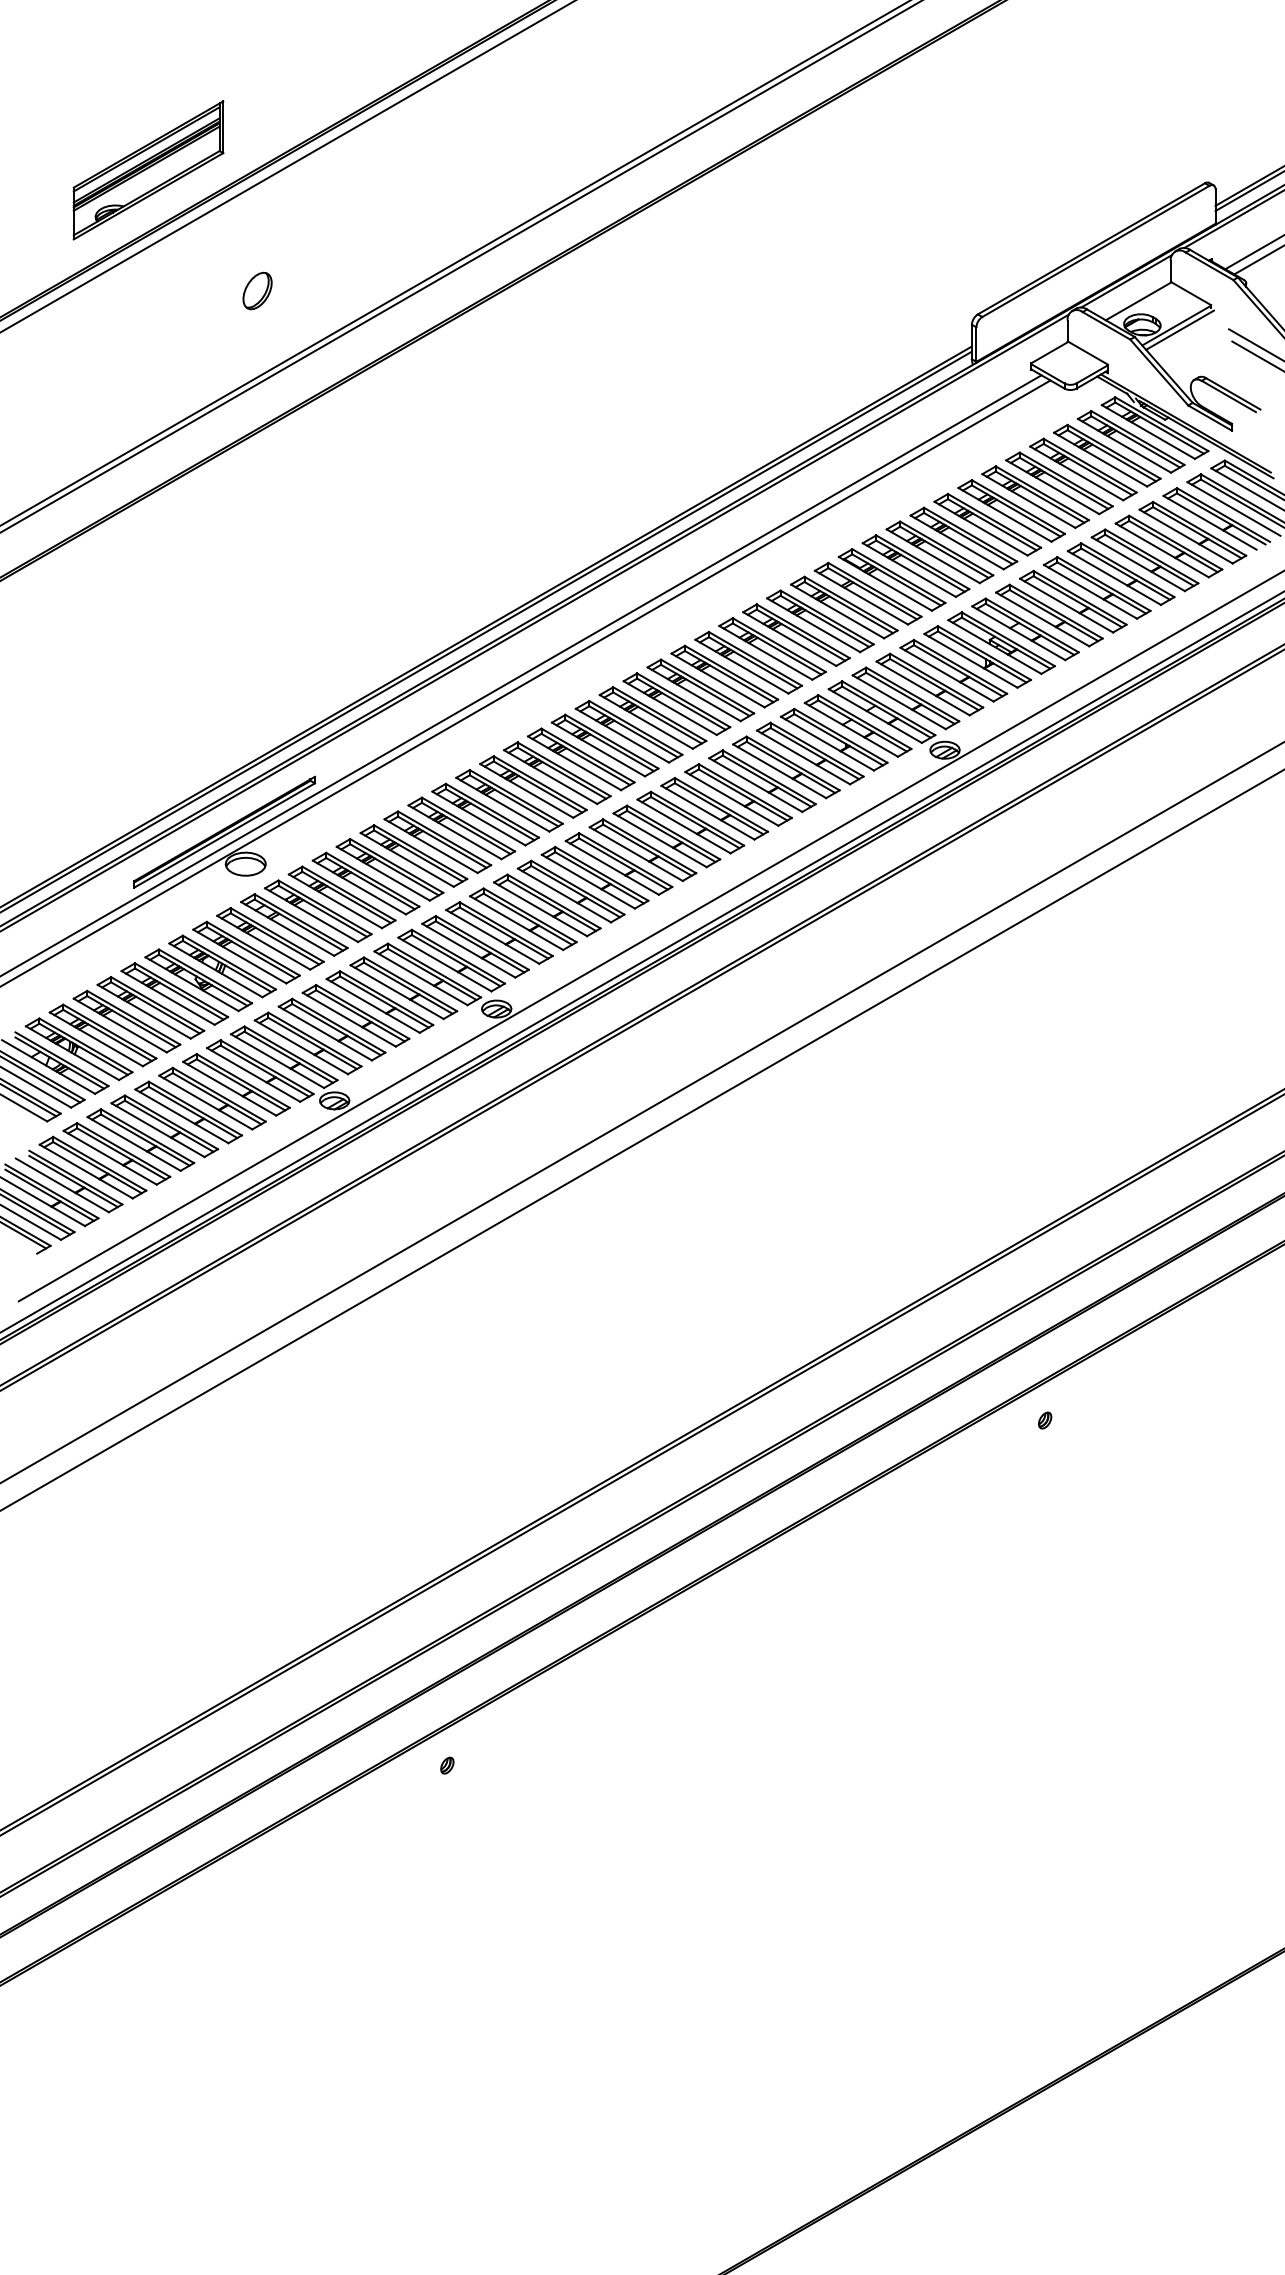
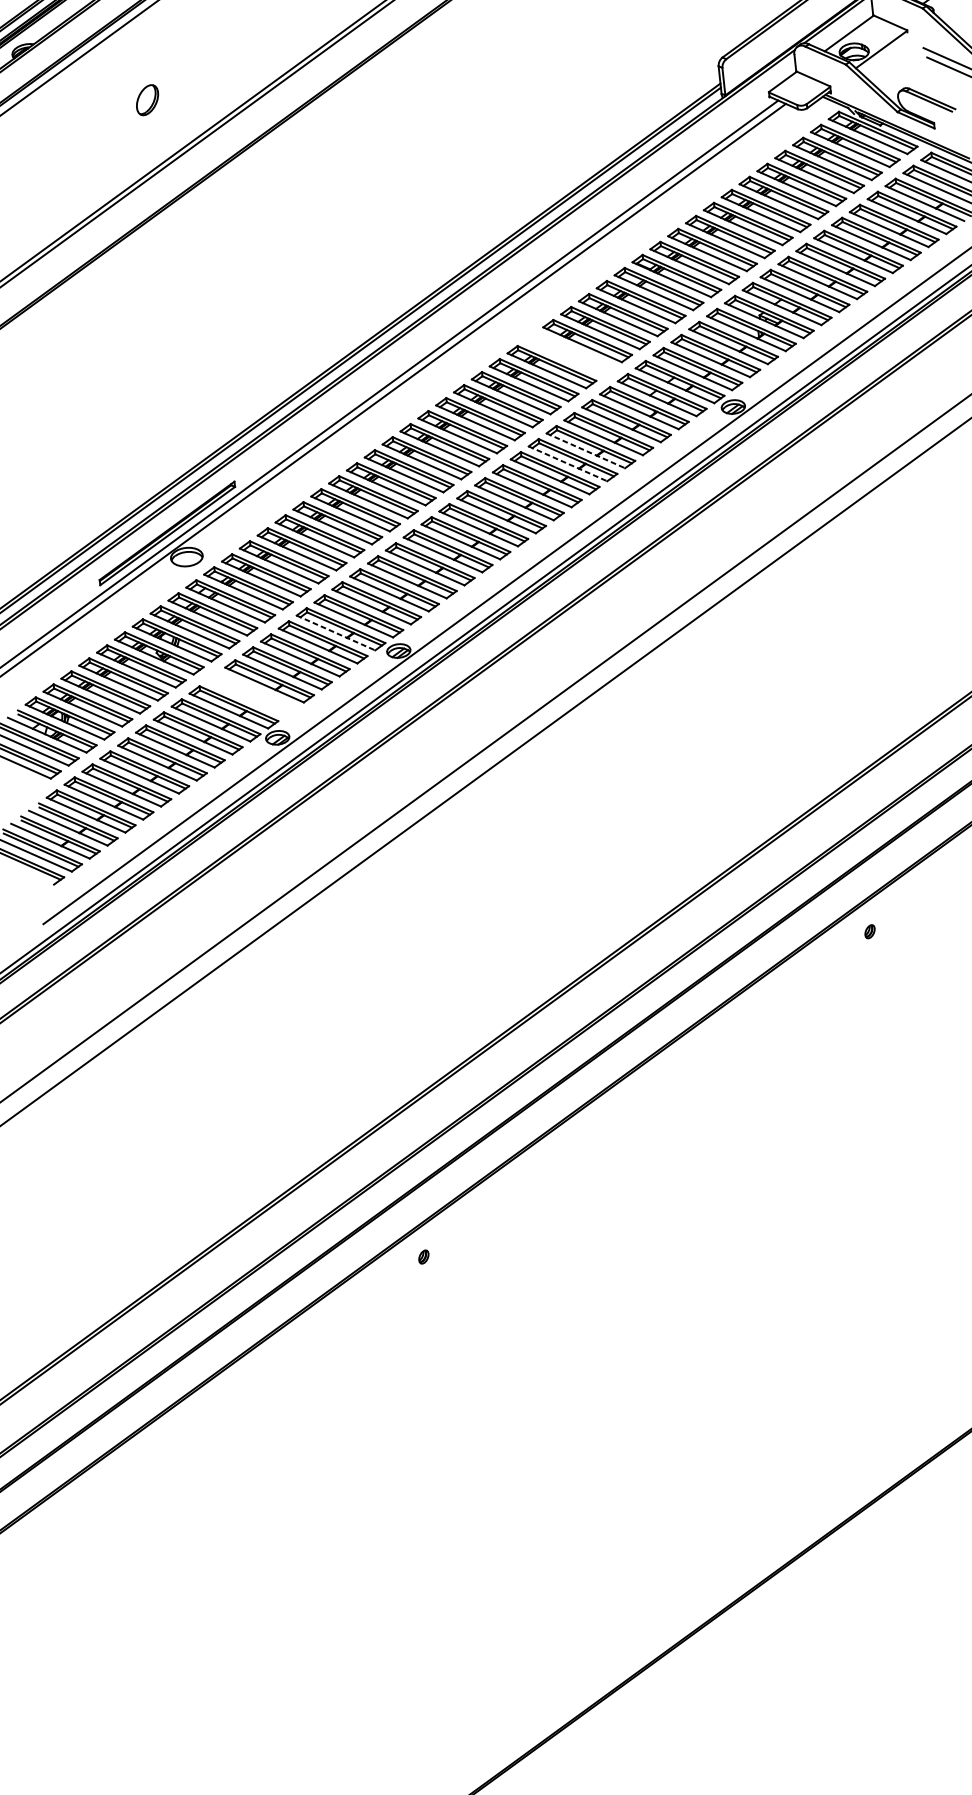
line: (1180, 329) -> (884, 52), removed
part: (748, 662) -> (569, 353), removed
line: (755, 785) -> (585, 451), solid -> dashed
line: (731, 798) -> (567, 463), solid -> dashed
line: (421, 978) -> (336, 633), solid -> dashed
part: (307, 1043) -> (251, 694), removed

